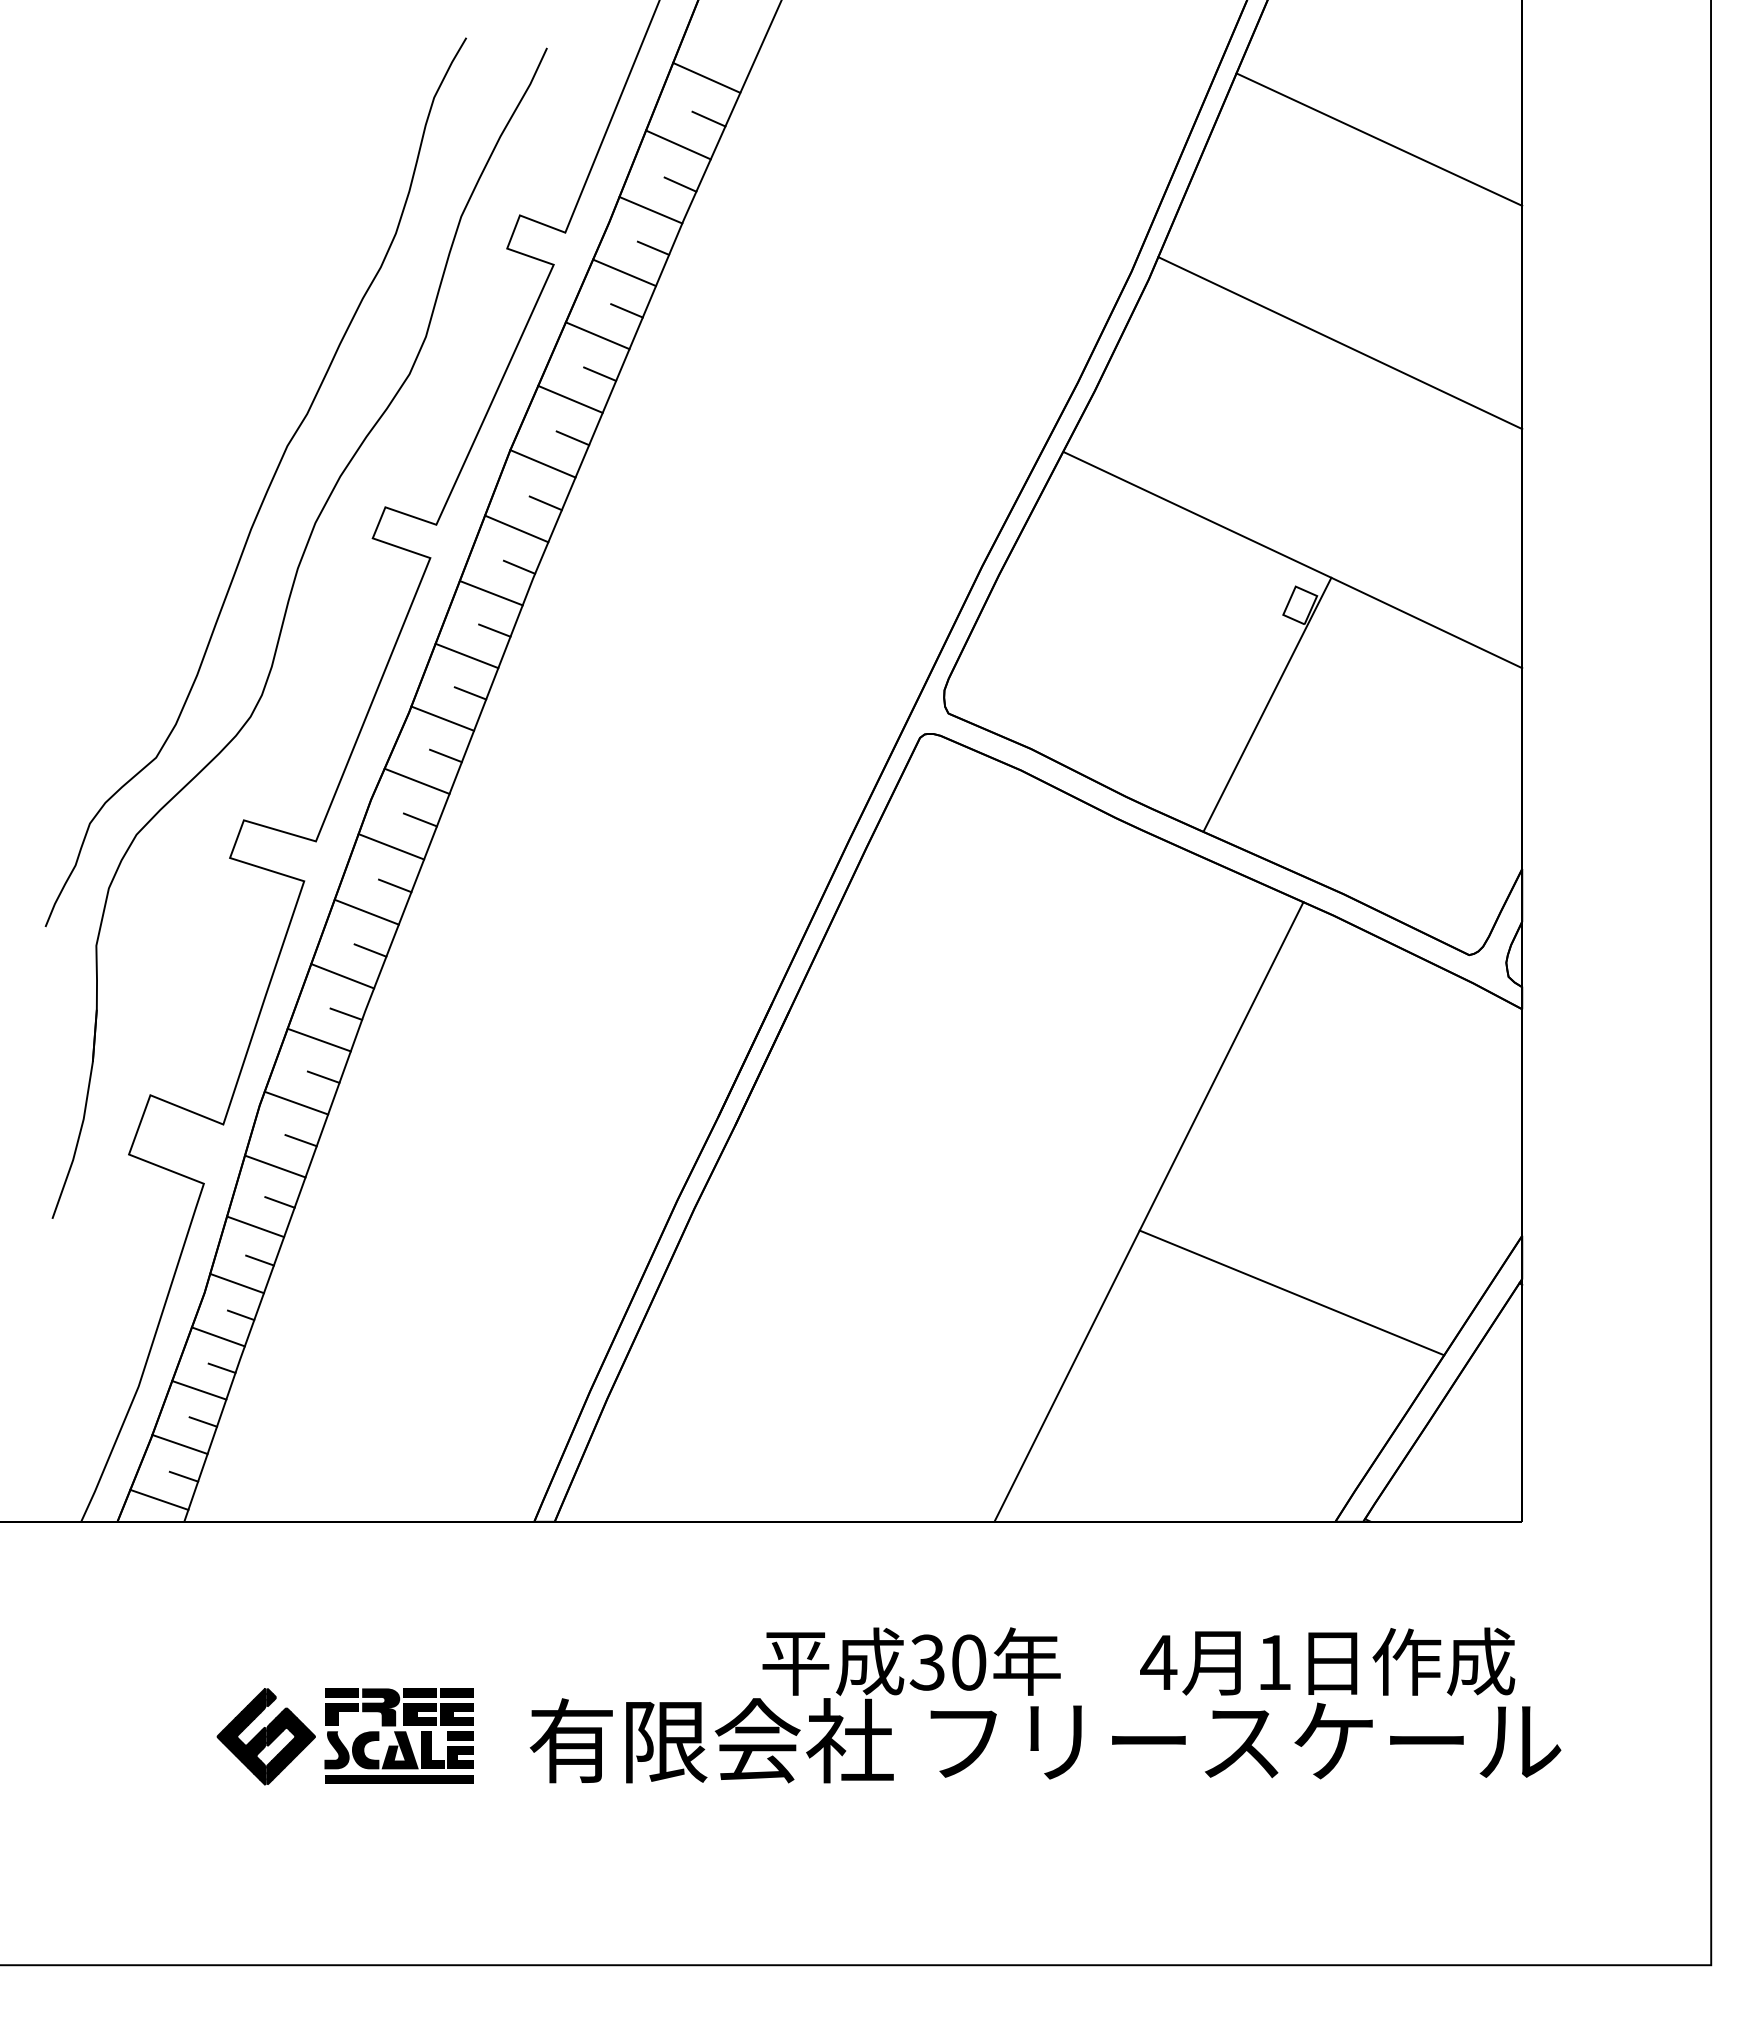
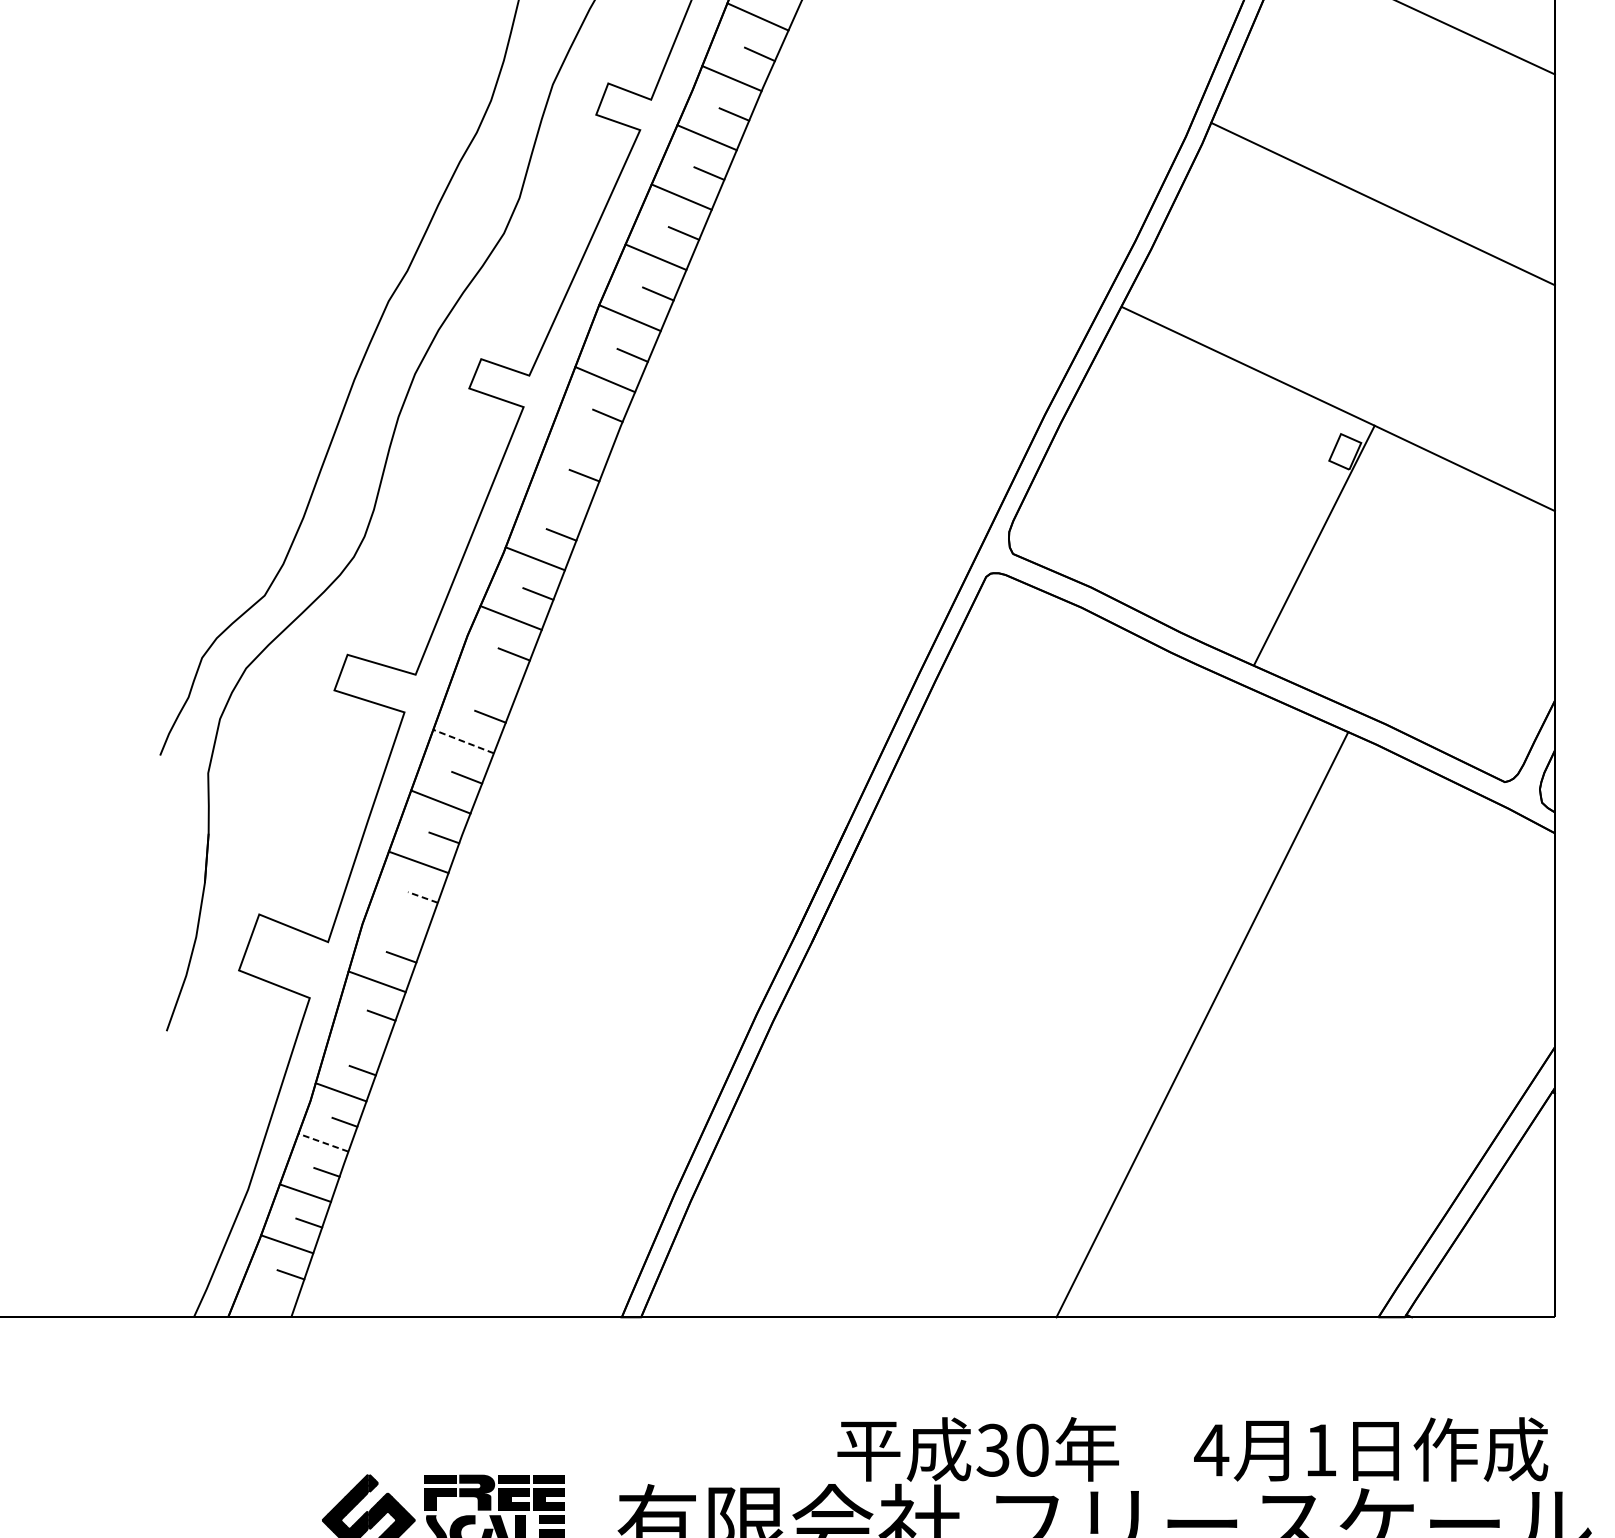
line: (490, 593) -> (580, 440), removed
line: (466, 655) -> (557, 499), removed
line: (391, 846) -> (486, 679), removed
line: (366, 912) -> (463, 741), solid -> dashed
line: (323, 1077) -> (422, 897), solid -> dashed
line: (296, 1102) -> (397, 921), removed
line: (255, 1226) -> (358, 1038), removed
line: (1291, 1292) -> (1337, 1100), removed
line: (217, 1336) -> (322, 1142), solid -> dashed
line: (159, 1499) -> (267, 1296), removed

